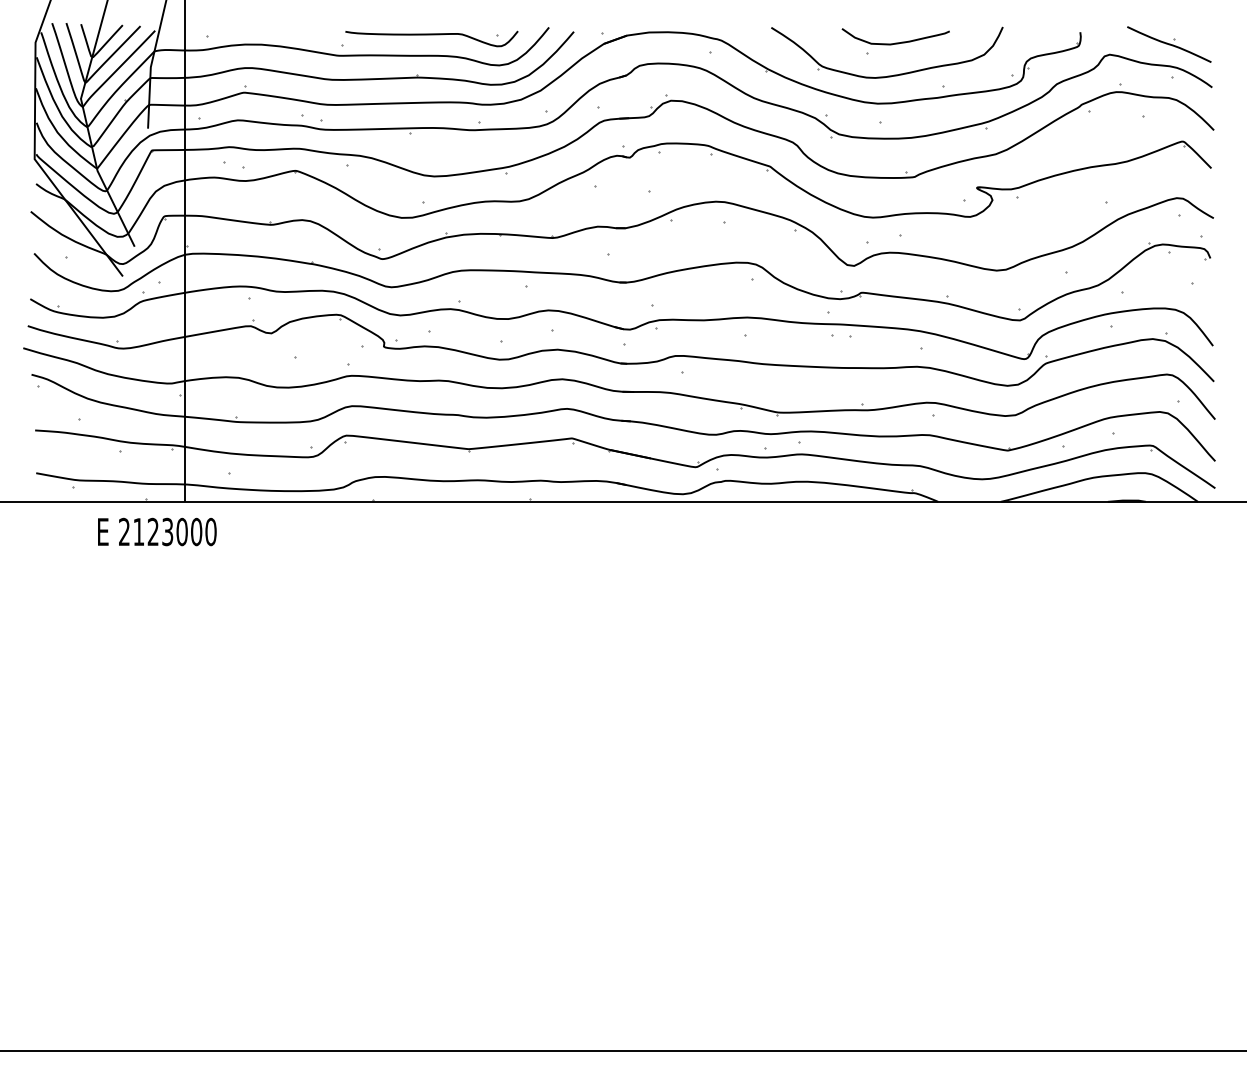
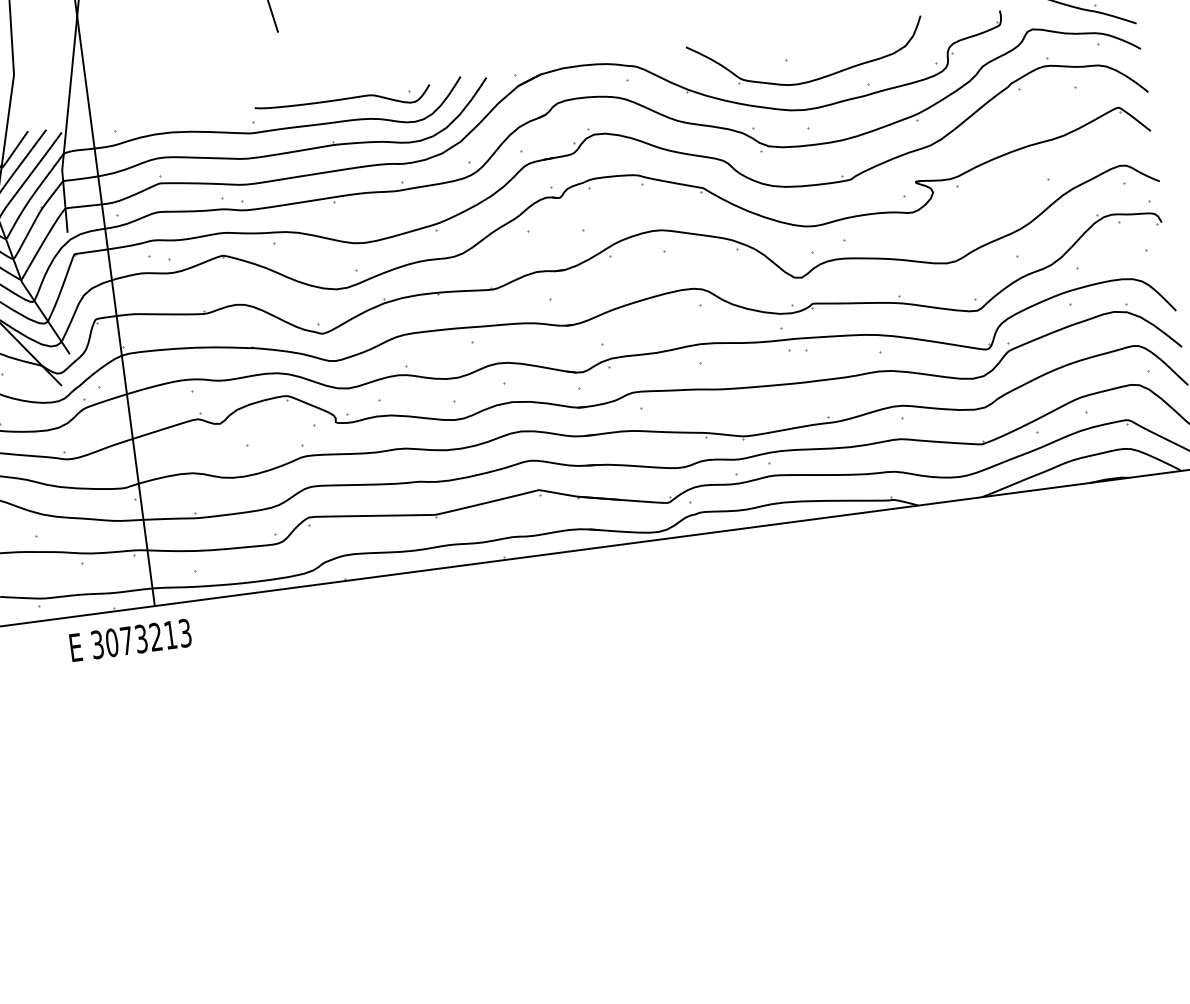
curve: (895, 42) -> (813, 45), removed
text: (167, 531) -> (141, 638), 2123000 -> 3073213

